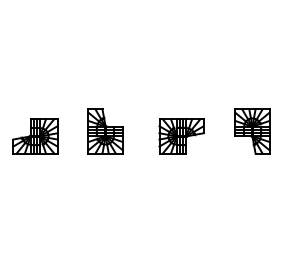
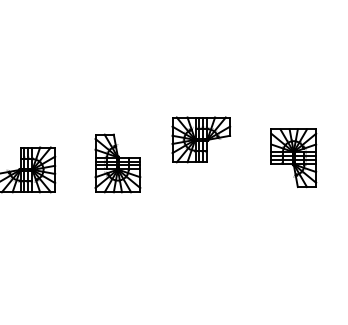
part: (252, 131) -> (293, 158), moved
part: (181, 136) -> (201, 140), moved

